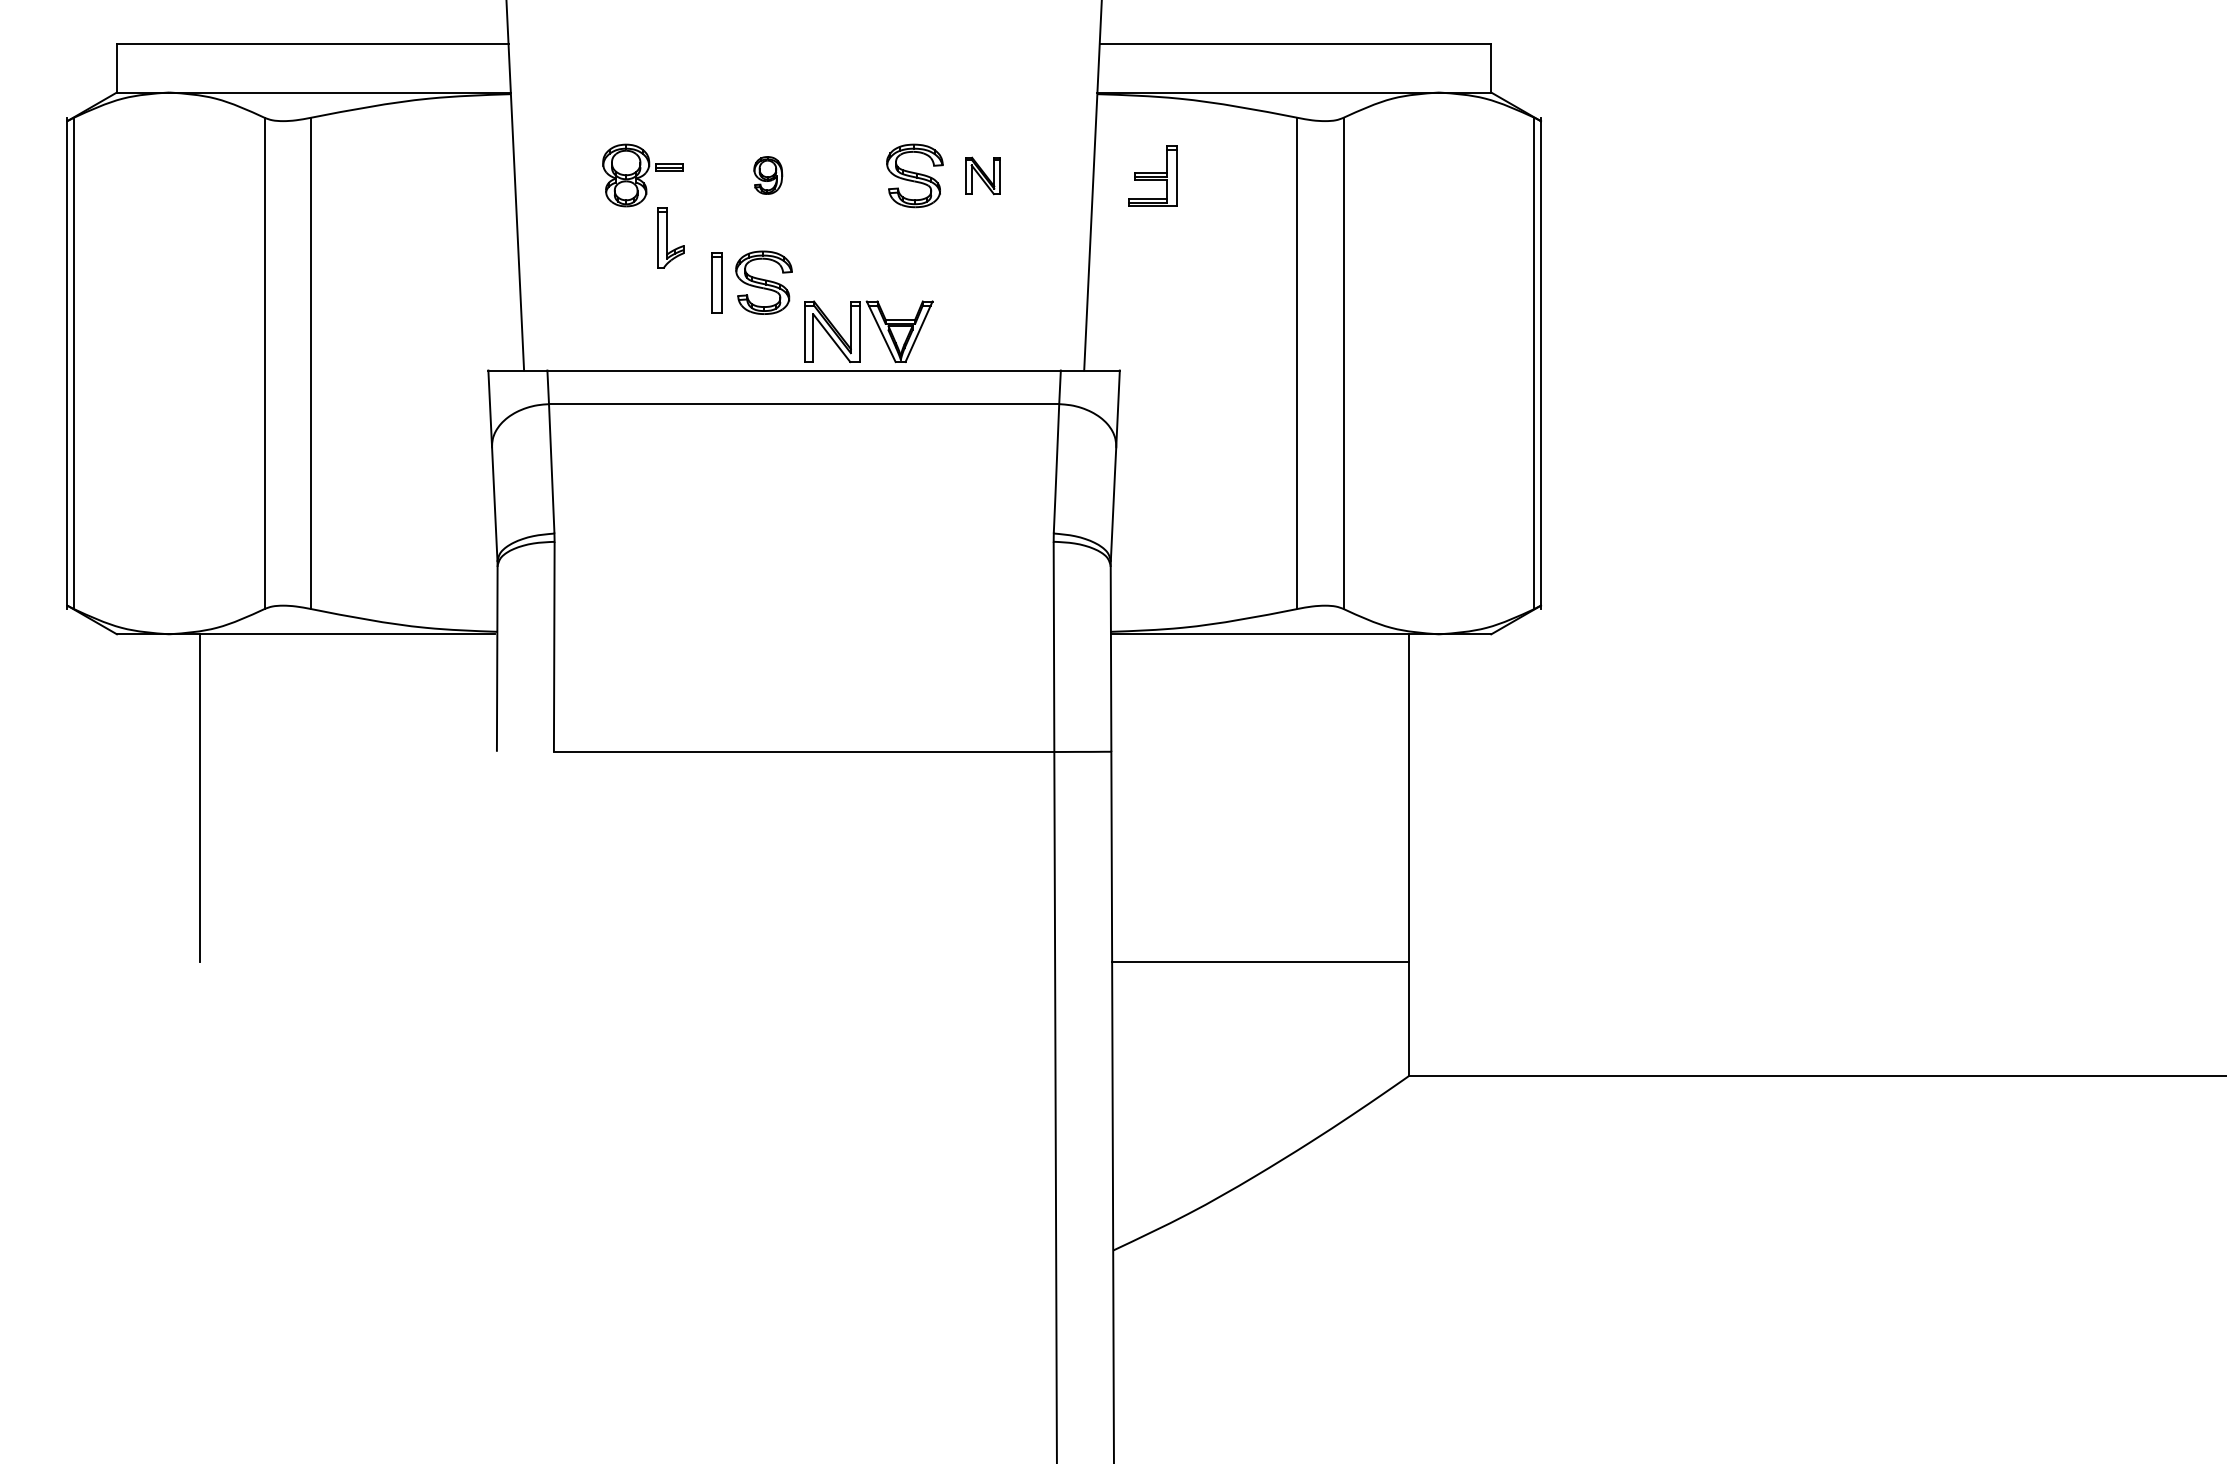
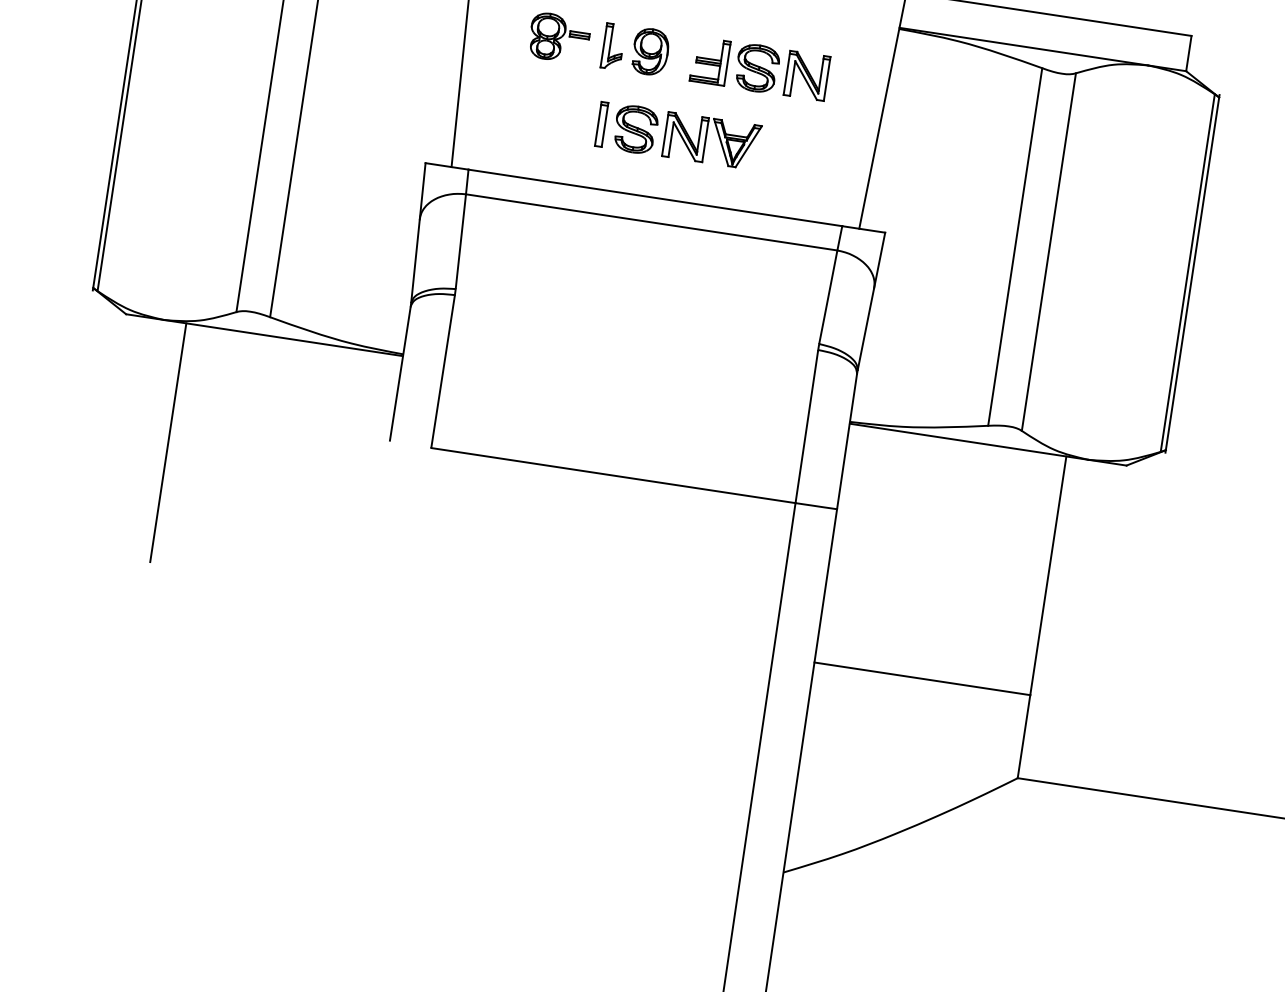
part: (768, 175) -> (650, 52), size x1.67
part: (982, 175) -> (806, 75), size x1.67
part: (1152, 175) -> (709, 60), moved
part: (670, 237) -> (613, 46), moved
part: (860, 331) -> (706, 140), moved

